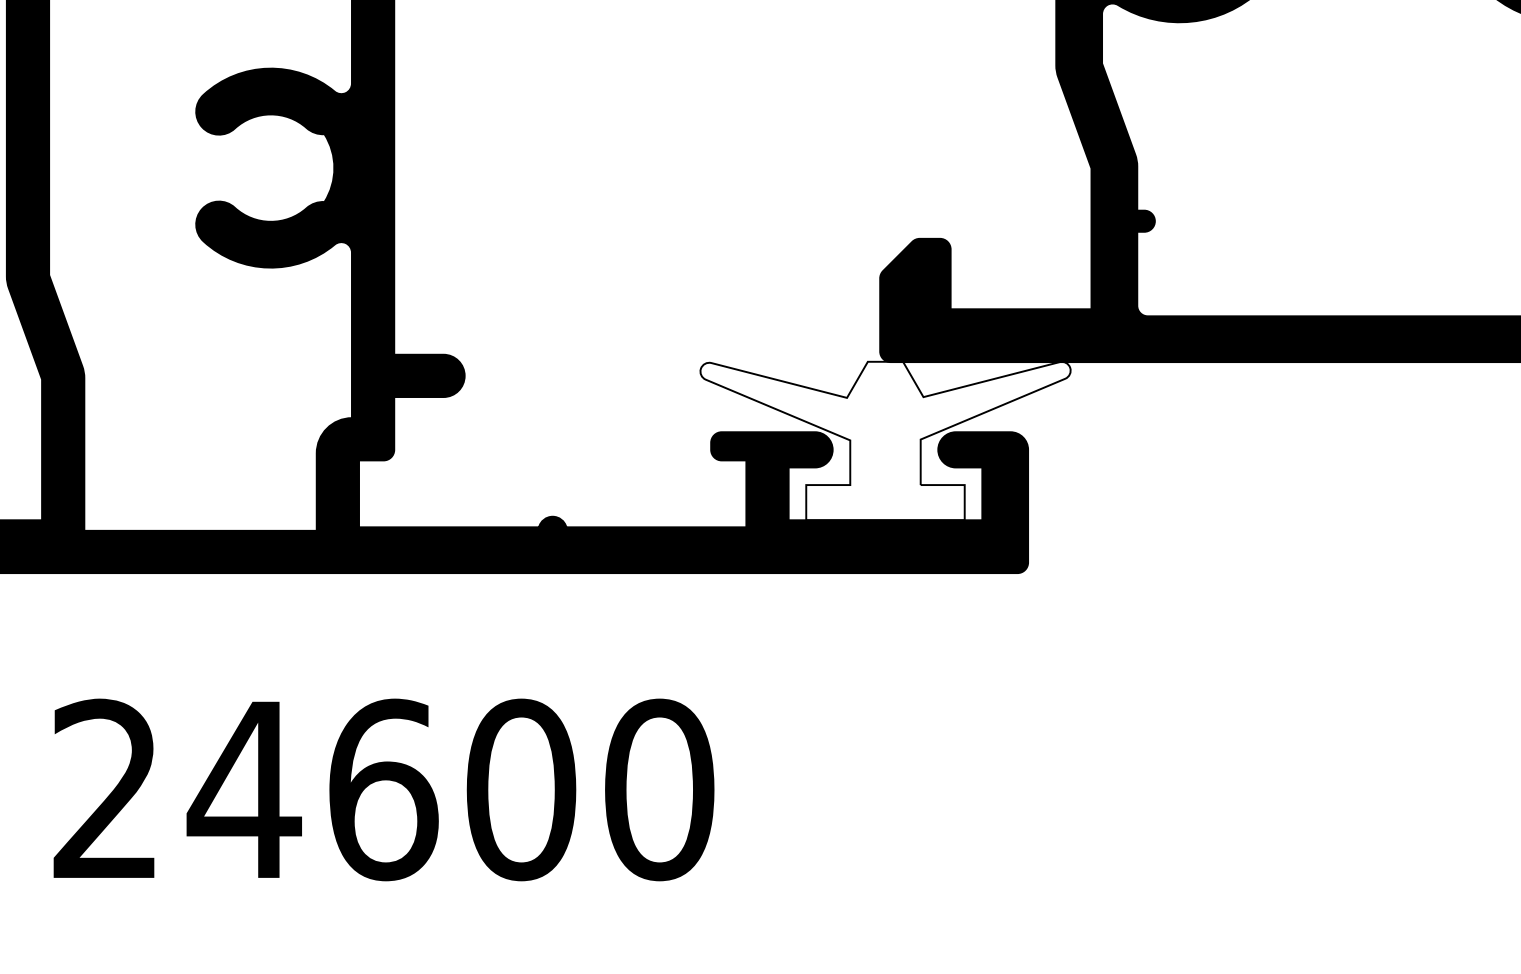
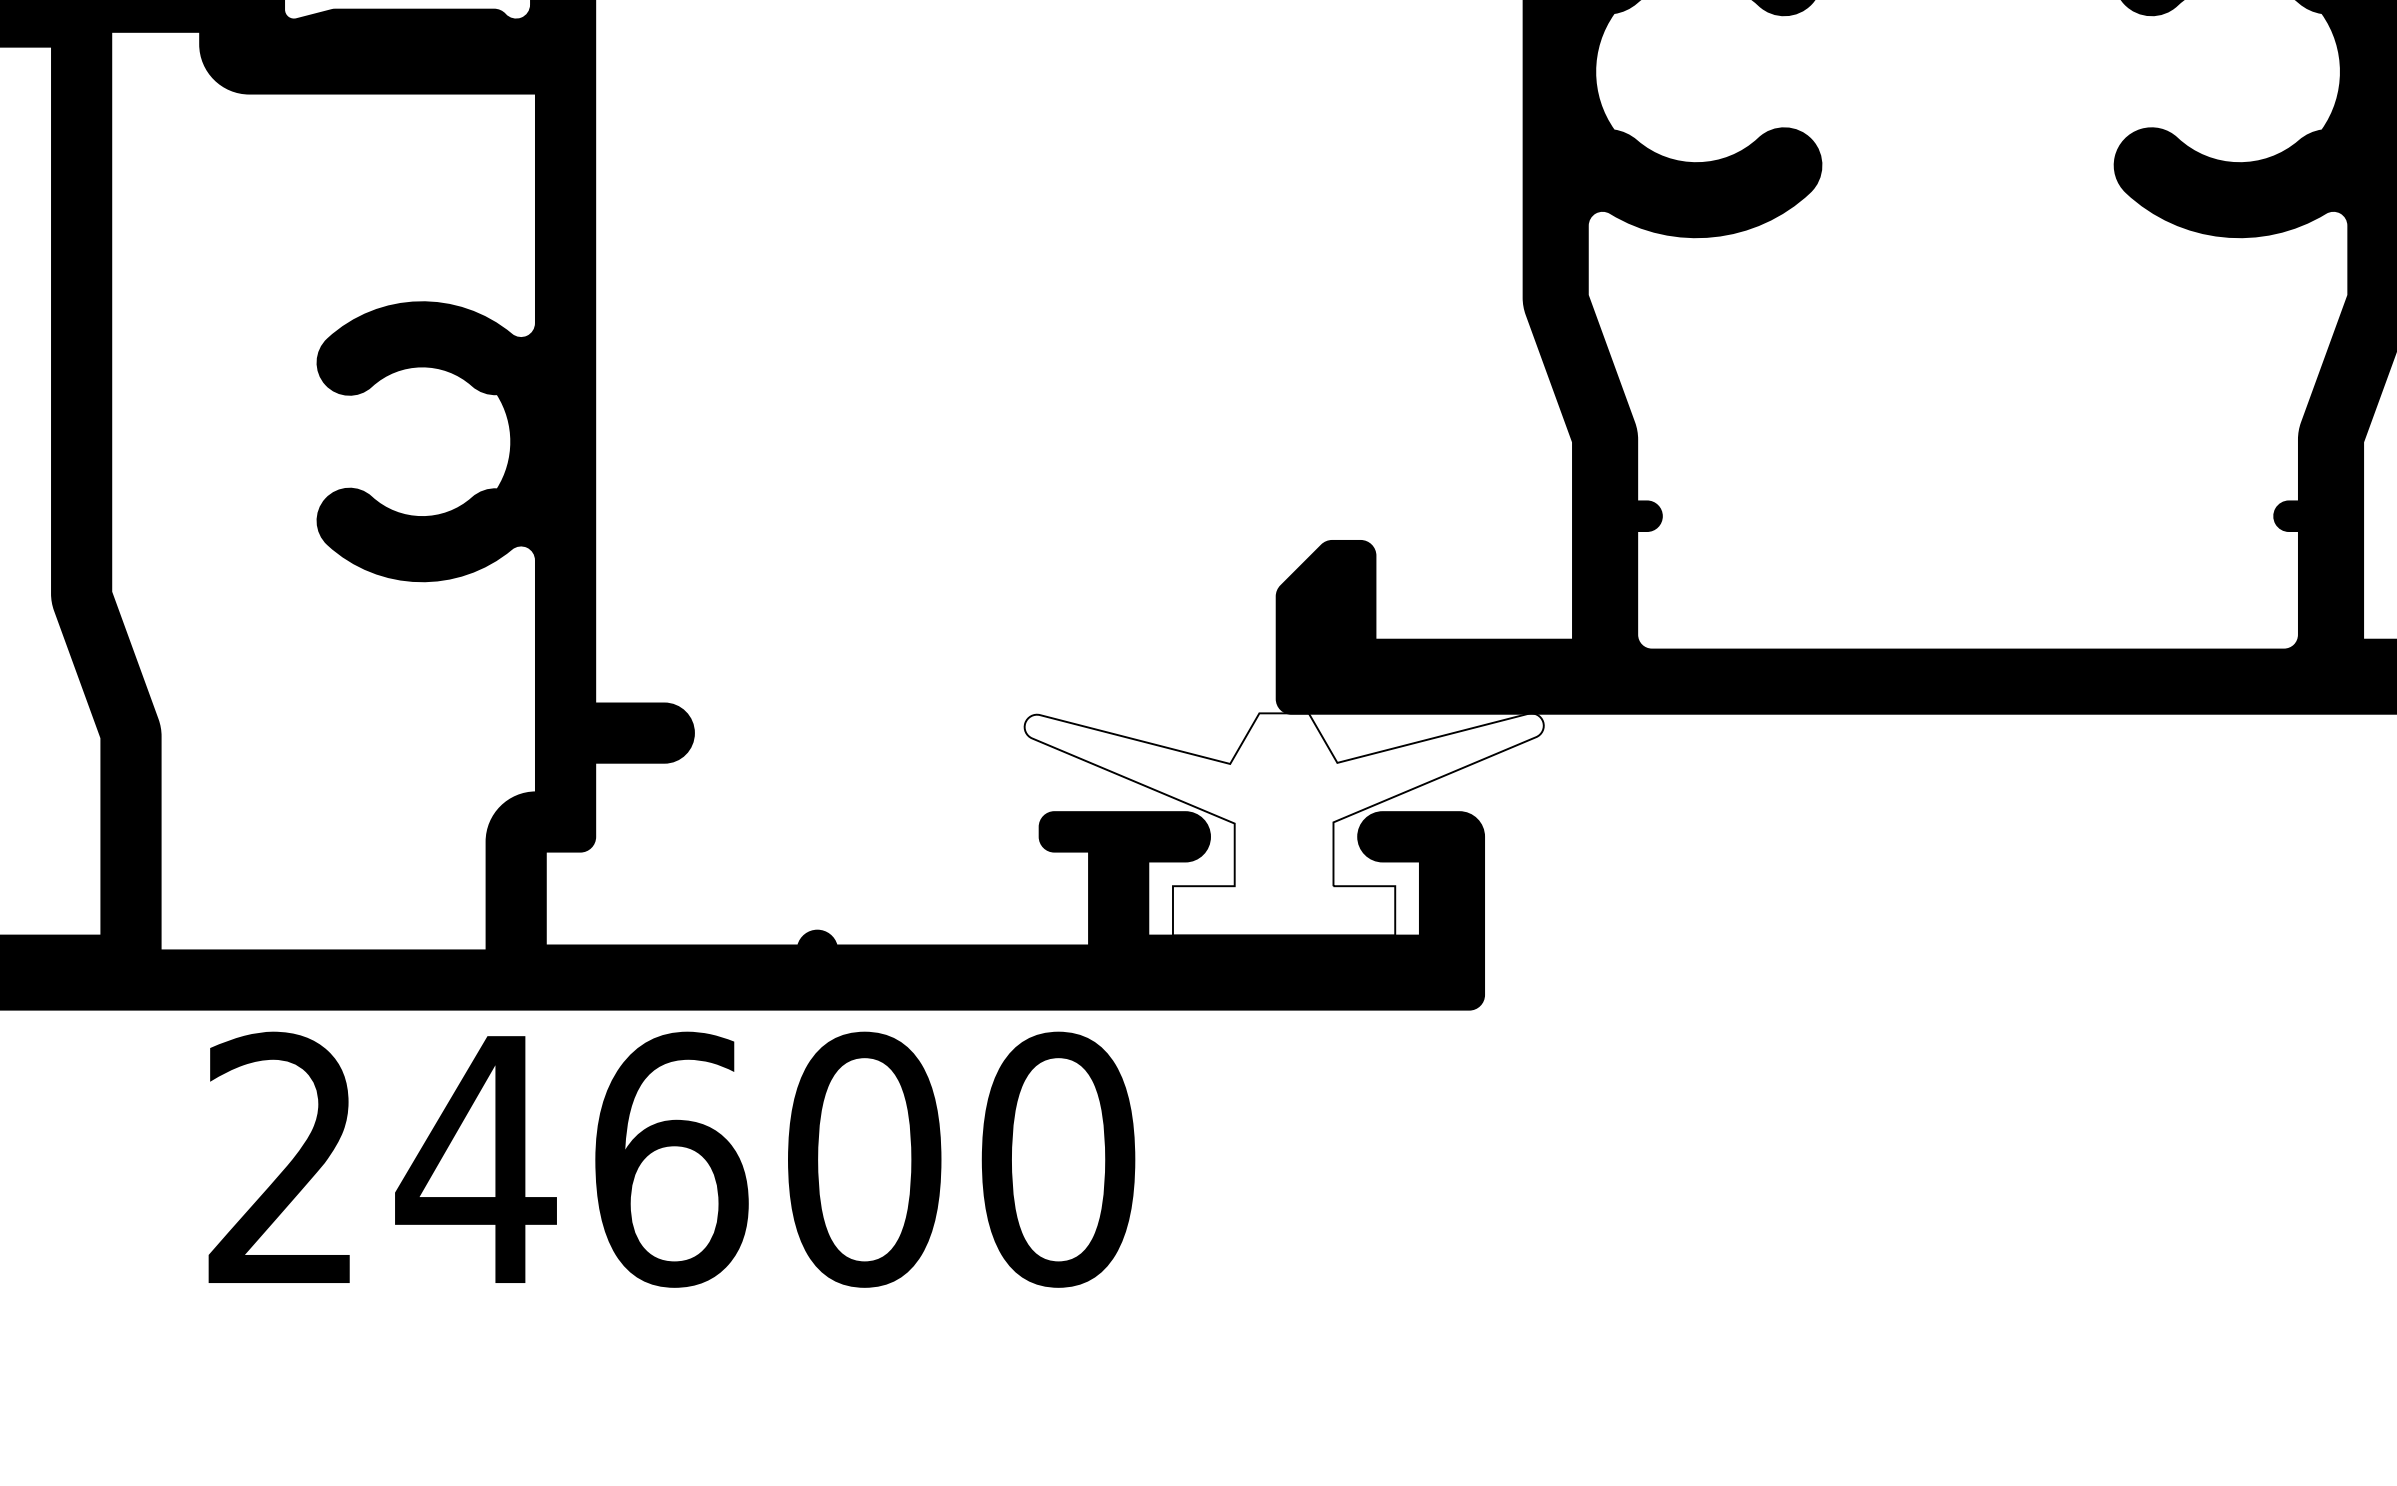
text: (383, 789) -> (671, 1159), moved

